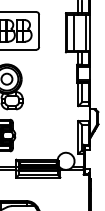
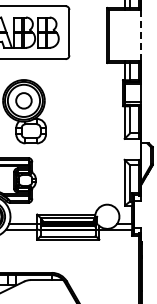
line: (74, 32) -> (119, 35), removed
line: (85, 32) -> (135, 35), removed
line: (90, 32) -> (141, 35), solid -> dashed

